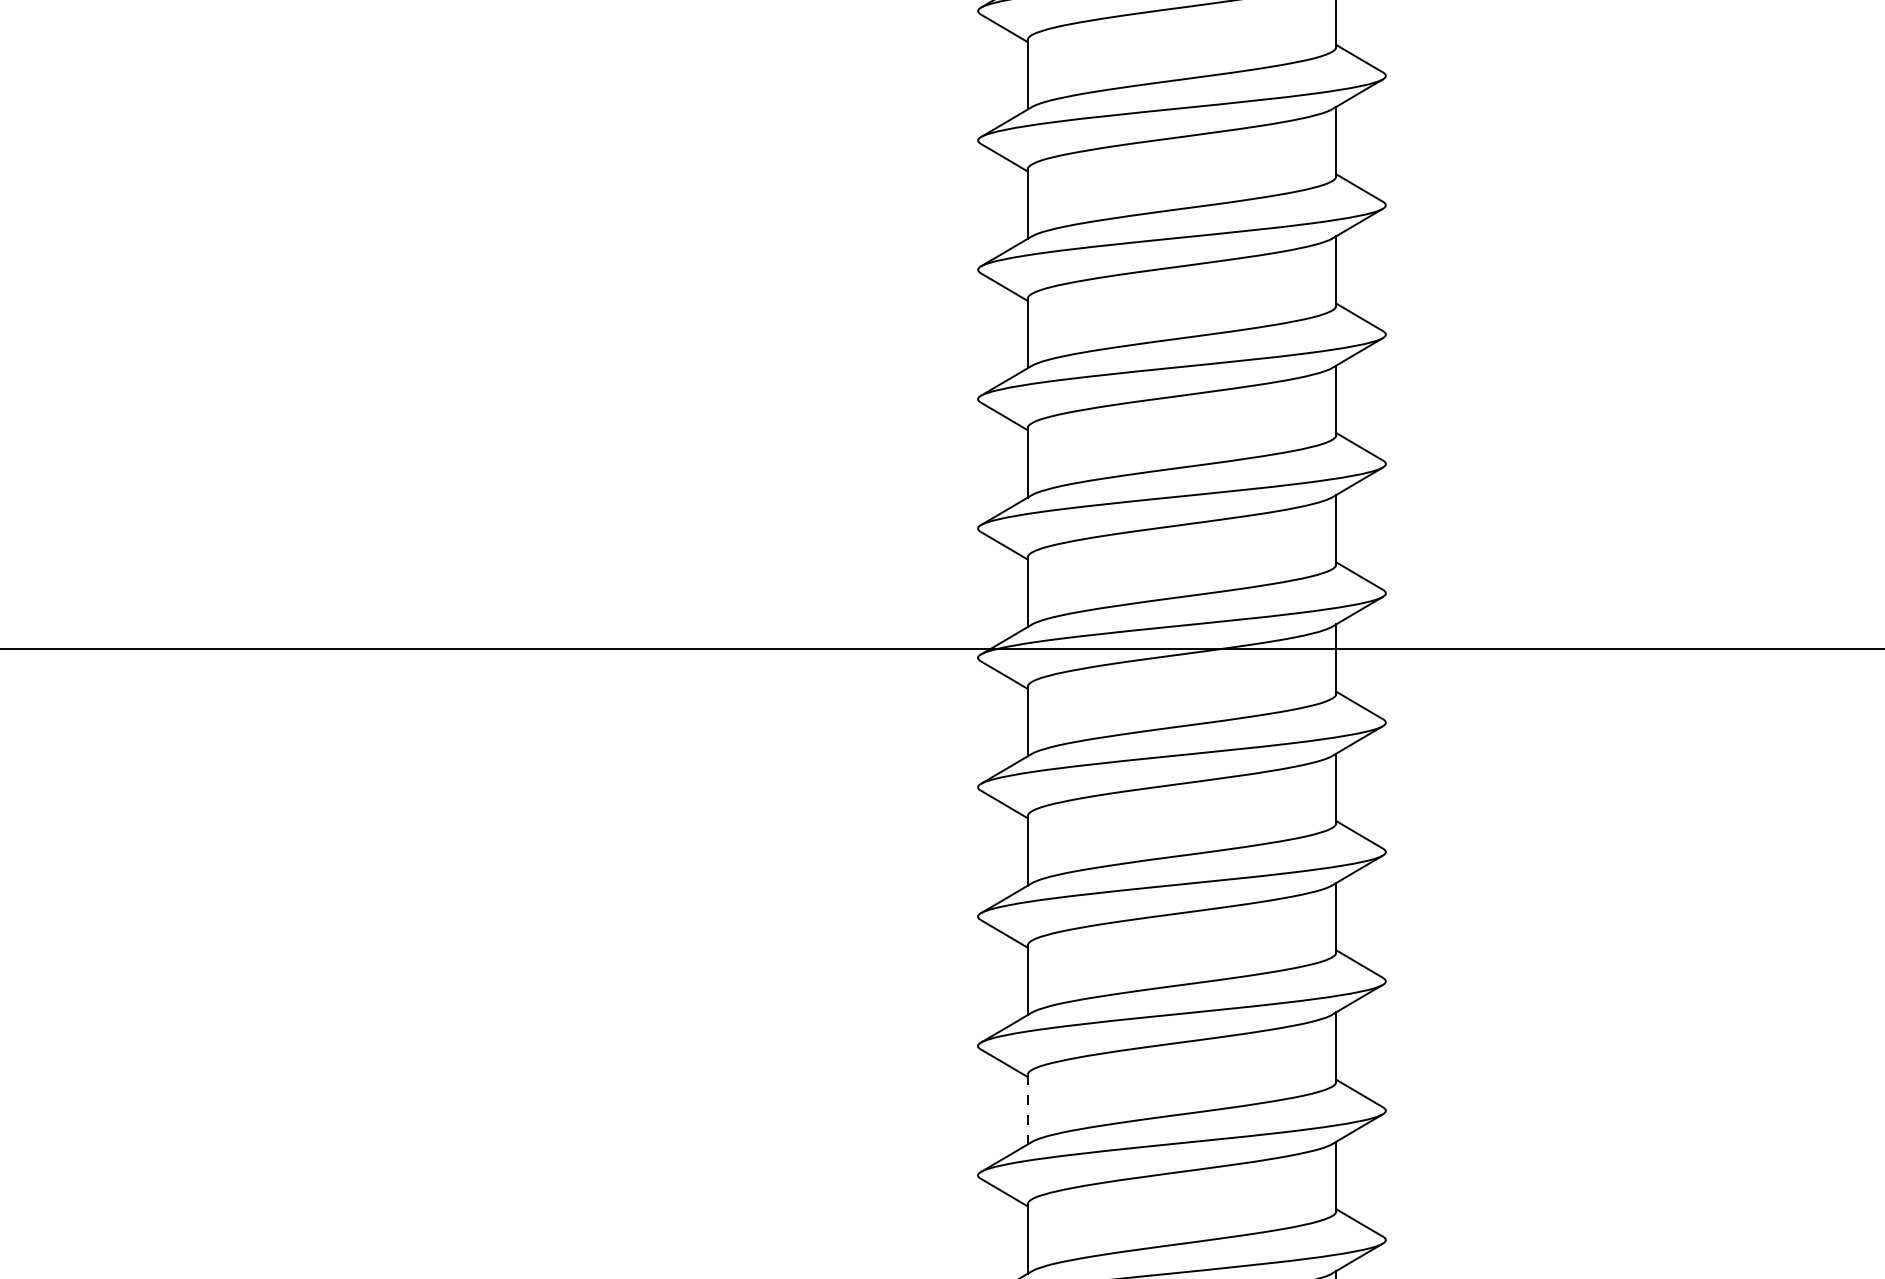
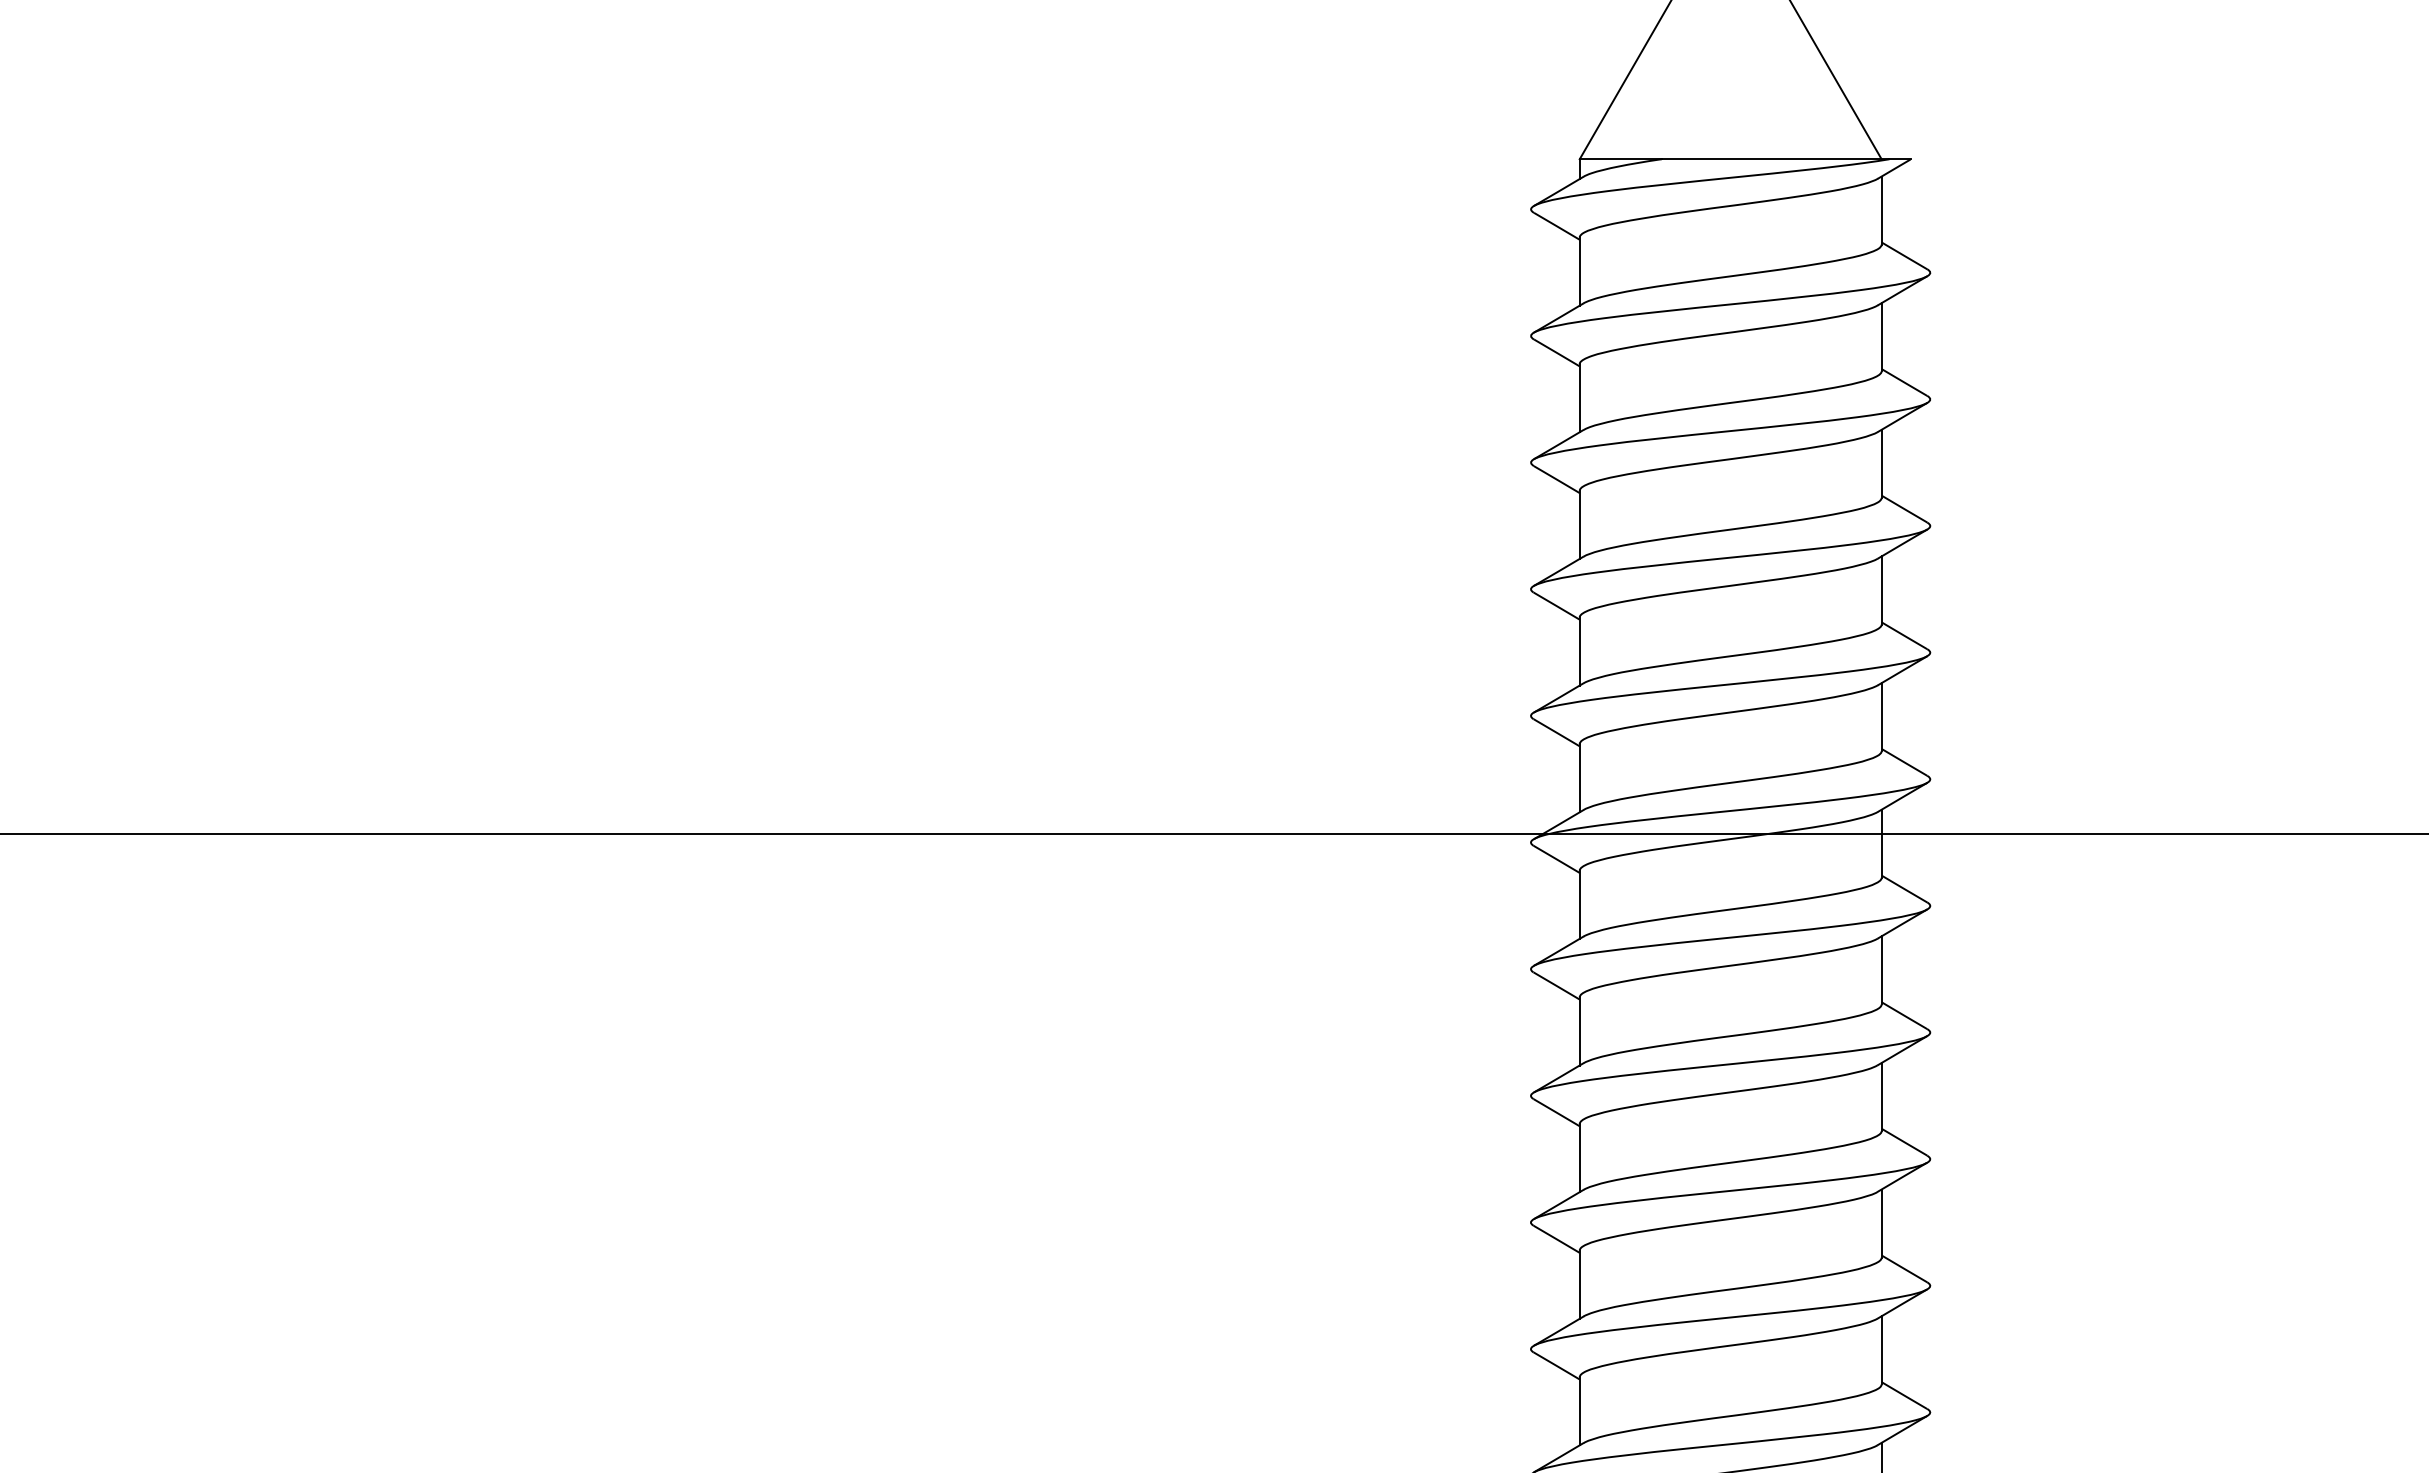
line: (1027, 1110) -> (1579, 1285), dashed -> solid

